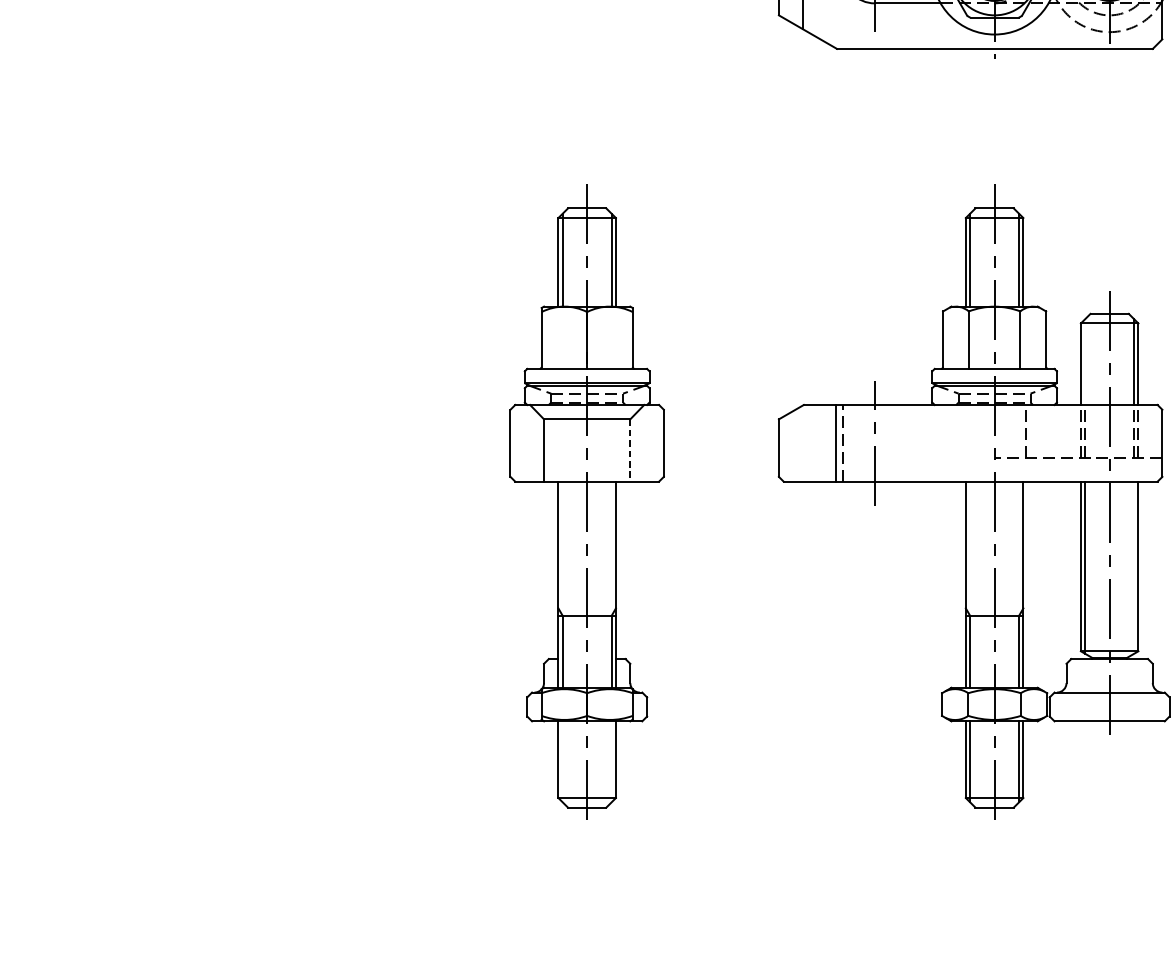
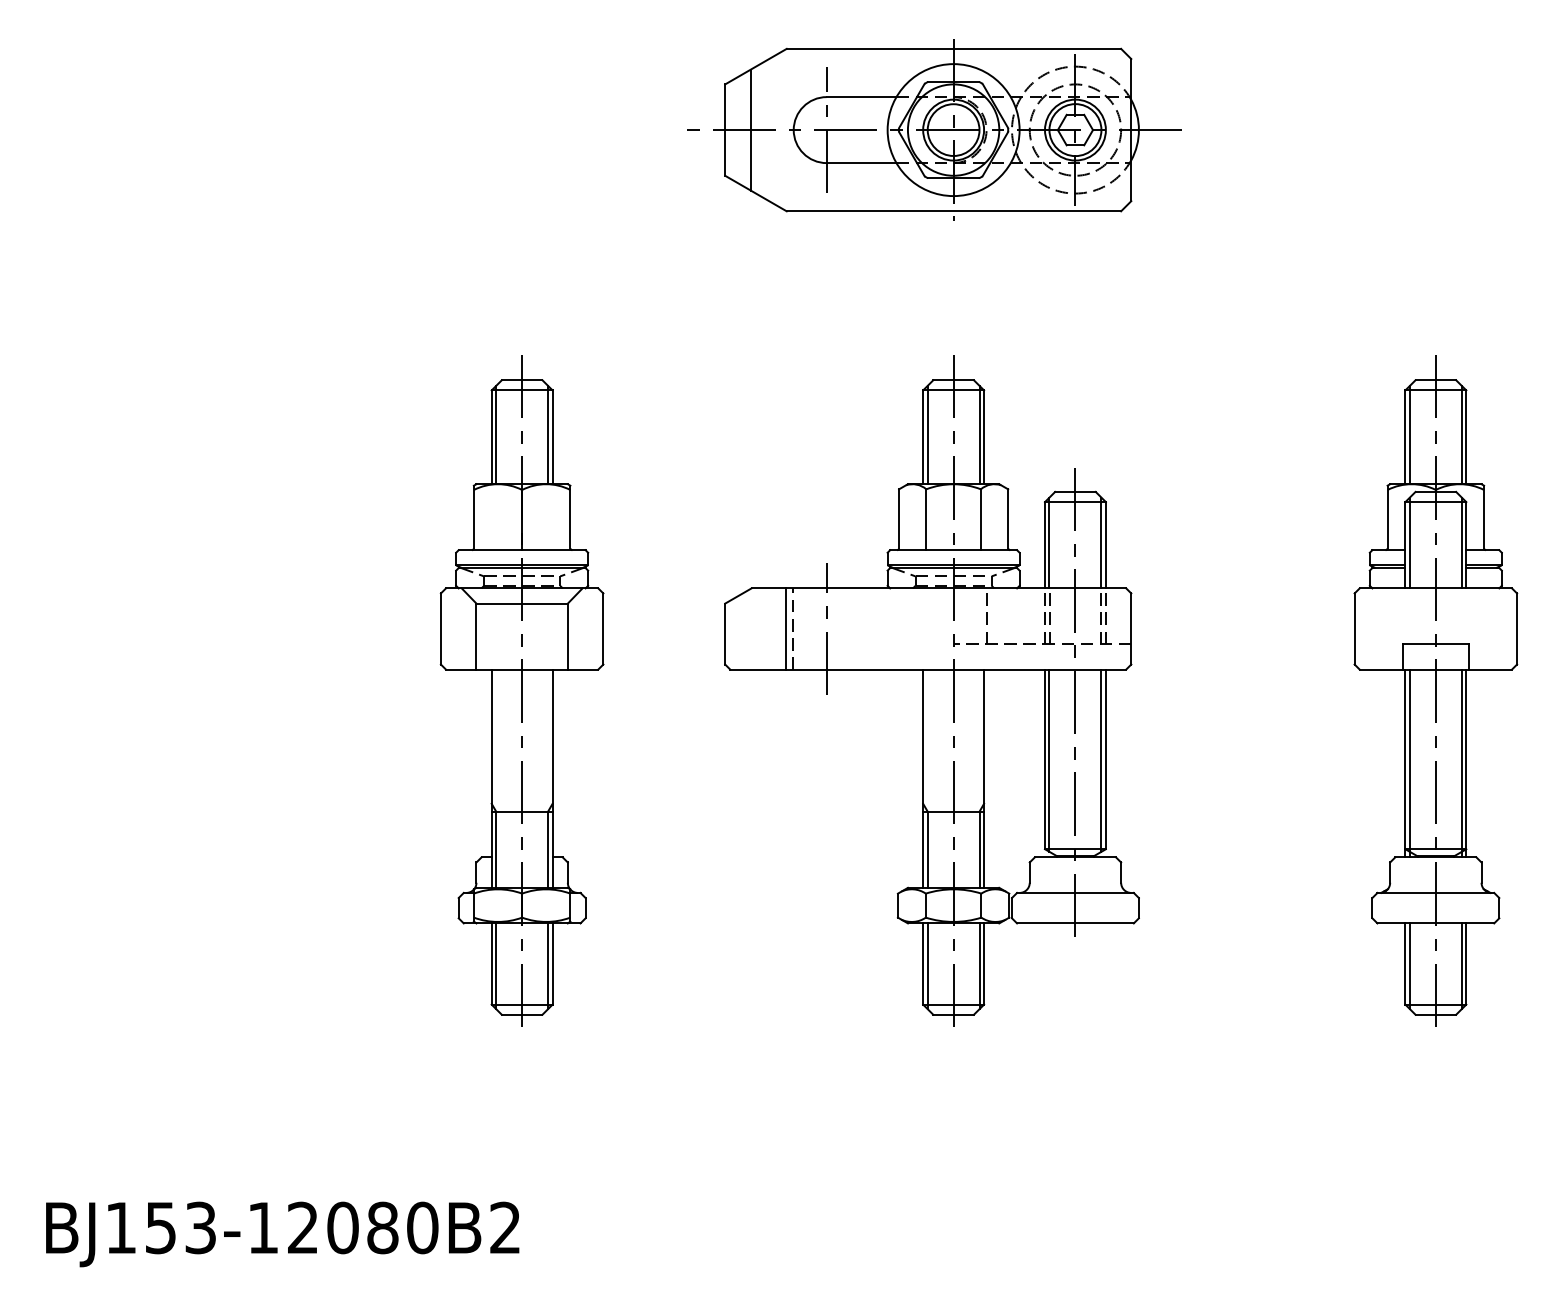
line: (1085, 361) -> (1049, 542), added
line: (630, 450) -> (567, 636), dashed -> solid
line: (1134, 567) -> (1101, 760), added
line: (562, 762) -> (496, 966), added
line: (612, 762) -> (548, 966), added

